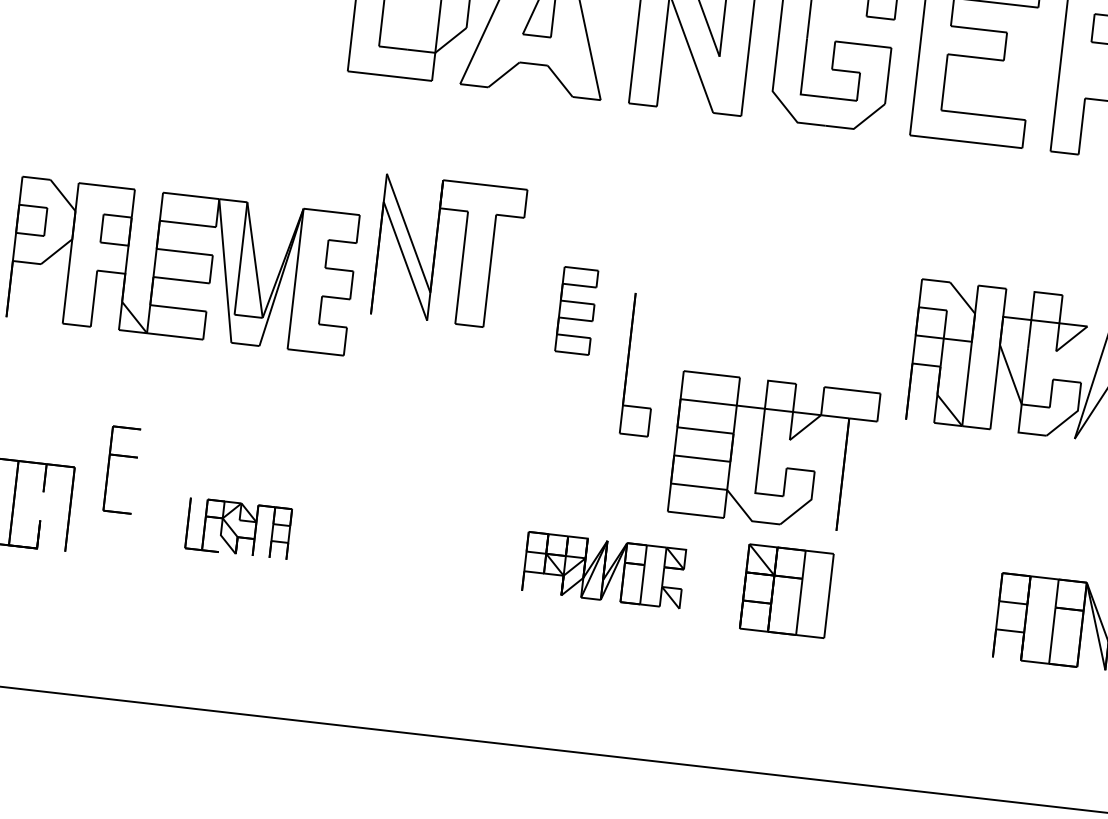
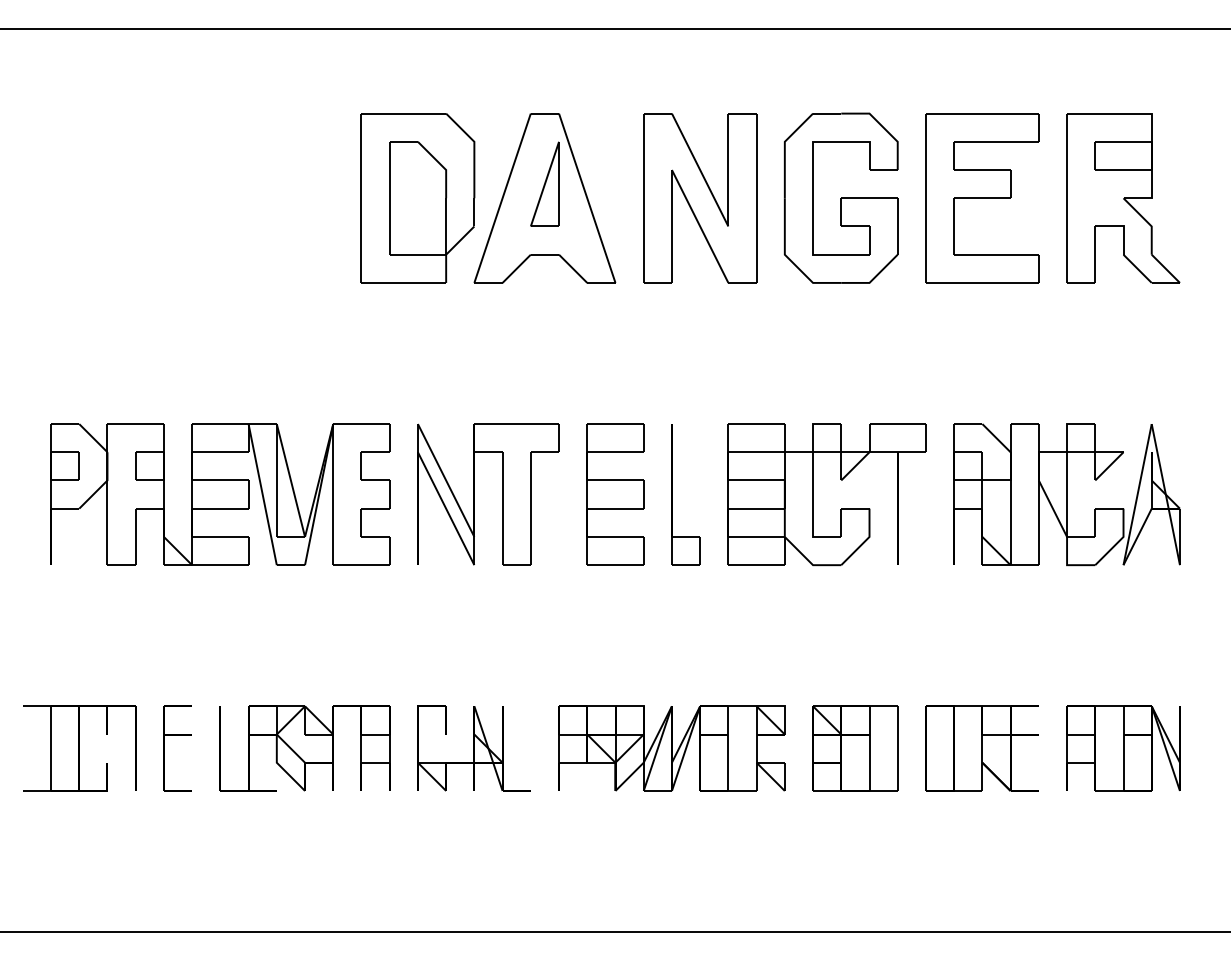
part: (435, 250) -> (474, 494), moved
part: (576, 310) -> (615, 494), size x1.67
part: (628, 363) -> (672, 494), moved
part: (760, 450) -> (813, 494), moved
part: (123, 456) -> (177, 735), moved
part: (238, 528) -> (304, 748), size x1.67
part: (406, 547) -> (473, 748), added
part: (603, 570) -> (671, 748), size x1.43
part: (912, 605) -> (981, 748), added

